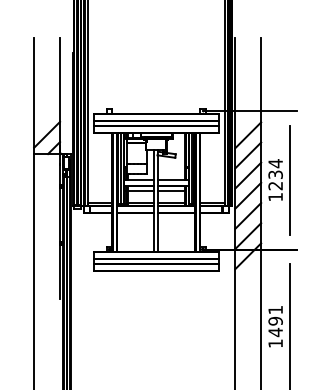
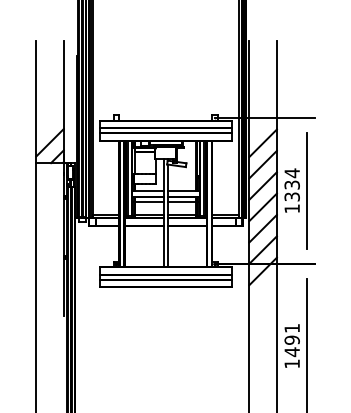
text: (275, 185) -> (292, 196), 1234 -> 1334

